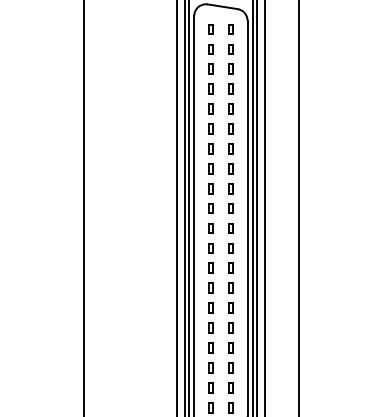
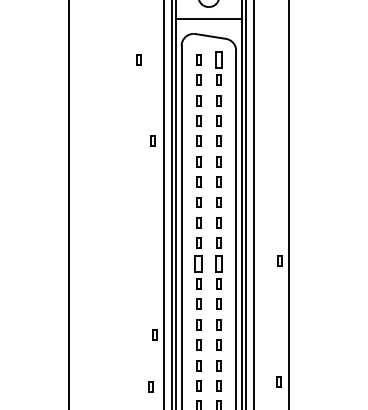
part: (152, 29) -> (138, 59), added
part: (230, 29) -> (218, 59), size x1.6
part: (165, 108) -> (152, 140), added
part: (289, 225) -> (279, 260), added
part: (210, 228) -> (198, 263), size x1.6
part: (230, 228) -> (218, 263), size x1.6
part: (167, 297) -> (154, 334), added
part: (288, 343) -> (278, 381), added
part: (163, 348) -> (150, 386), added

